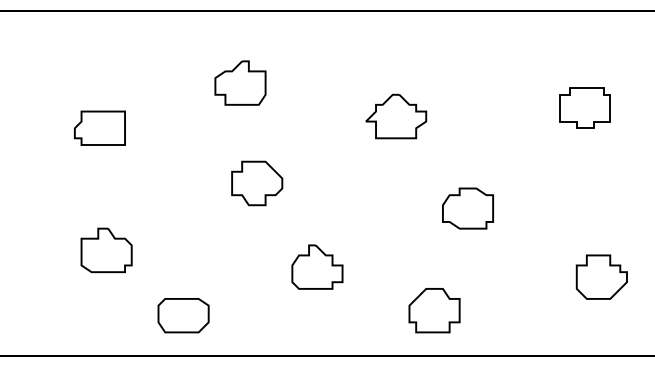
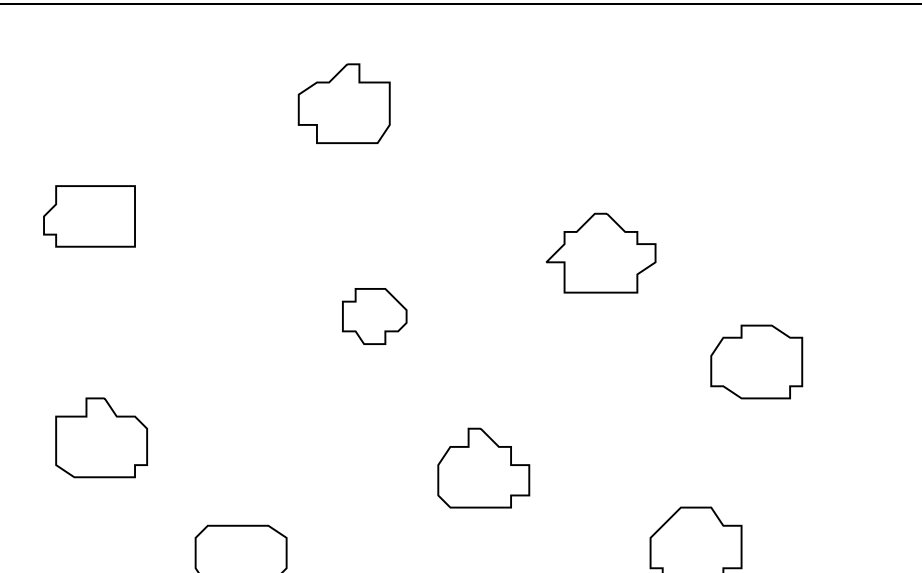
part: (240, 82) -> (344, 102), moved
part: (396, 116) -> (601, 253), moved
part: (257, 183) -> (375, 316), size x0.7

